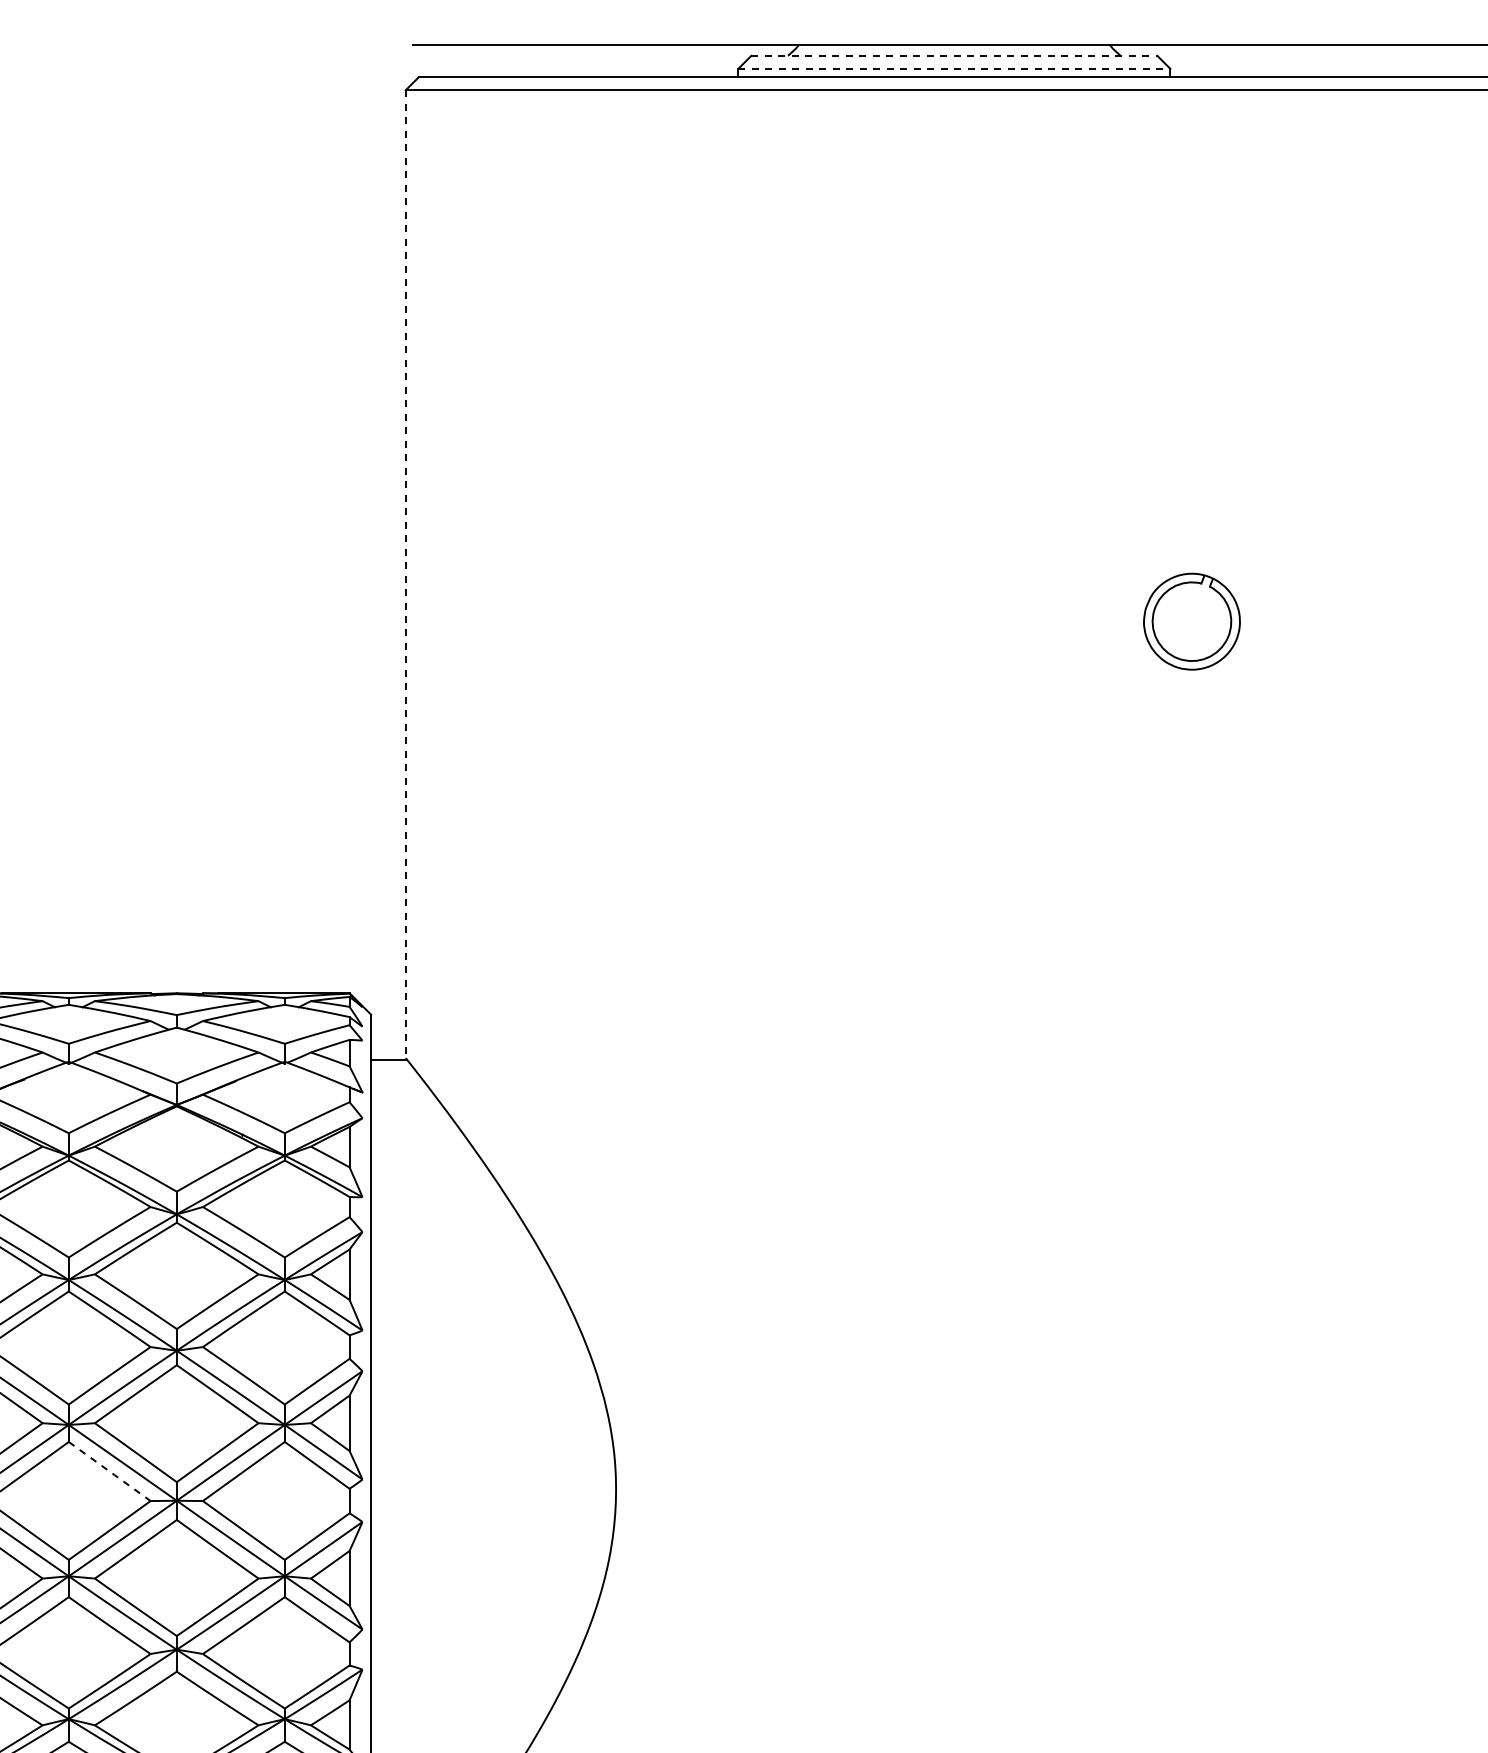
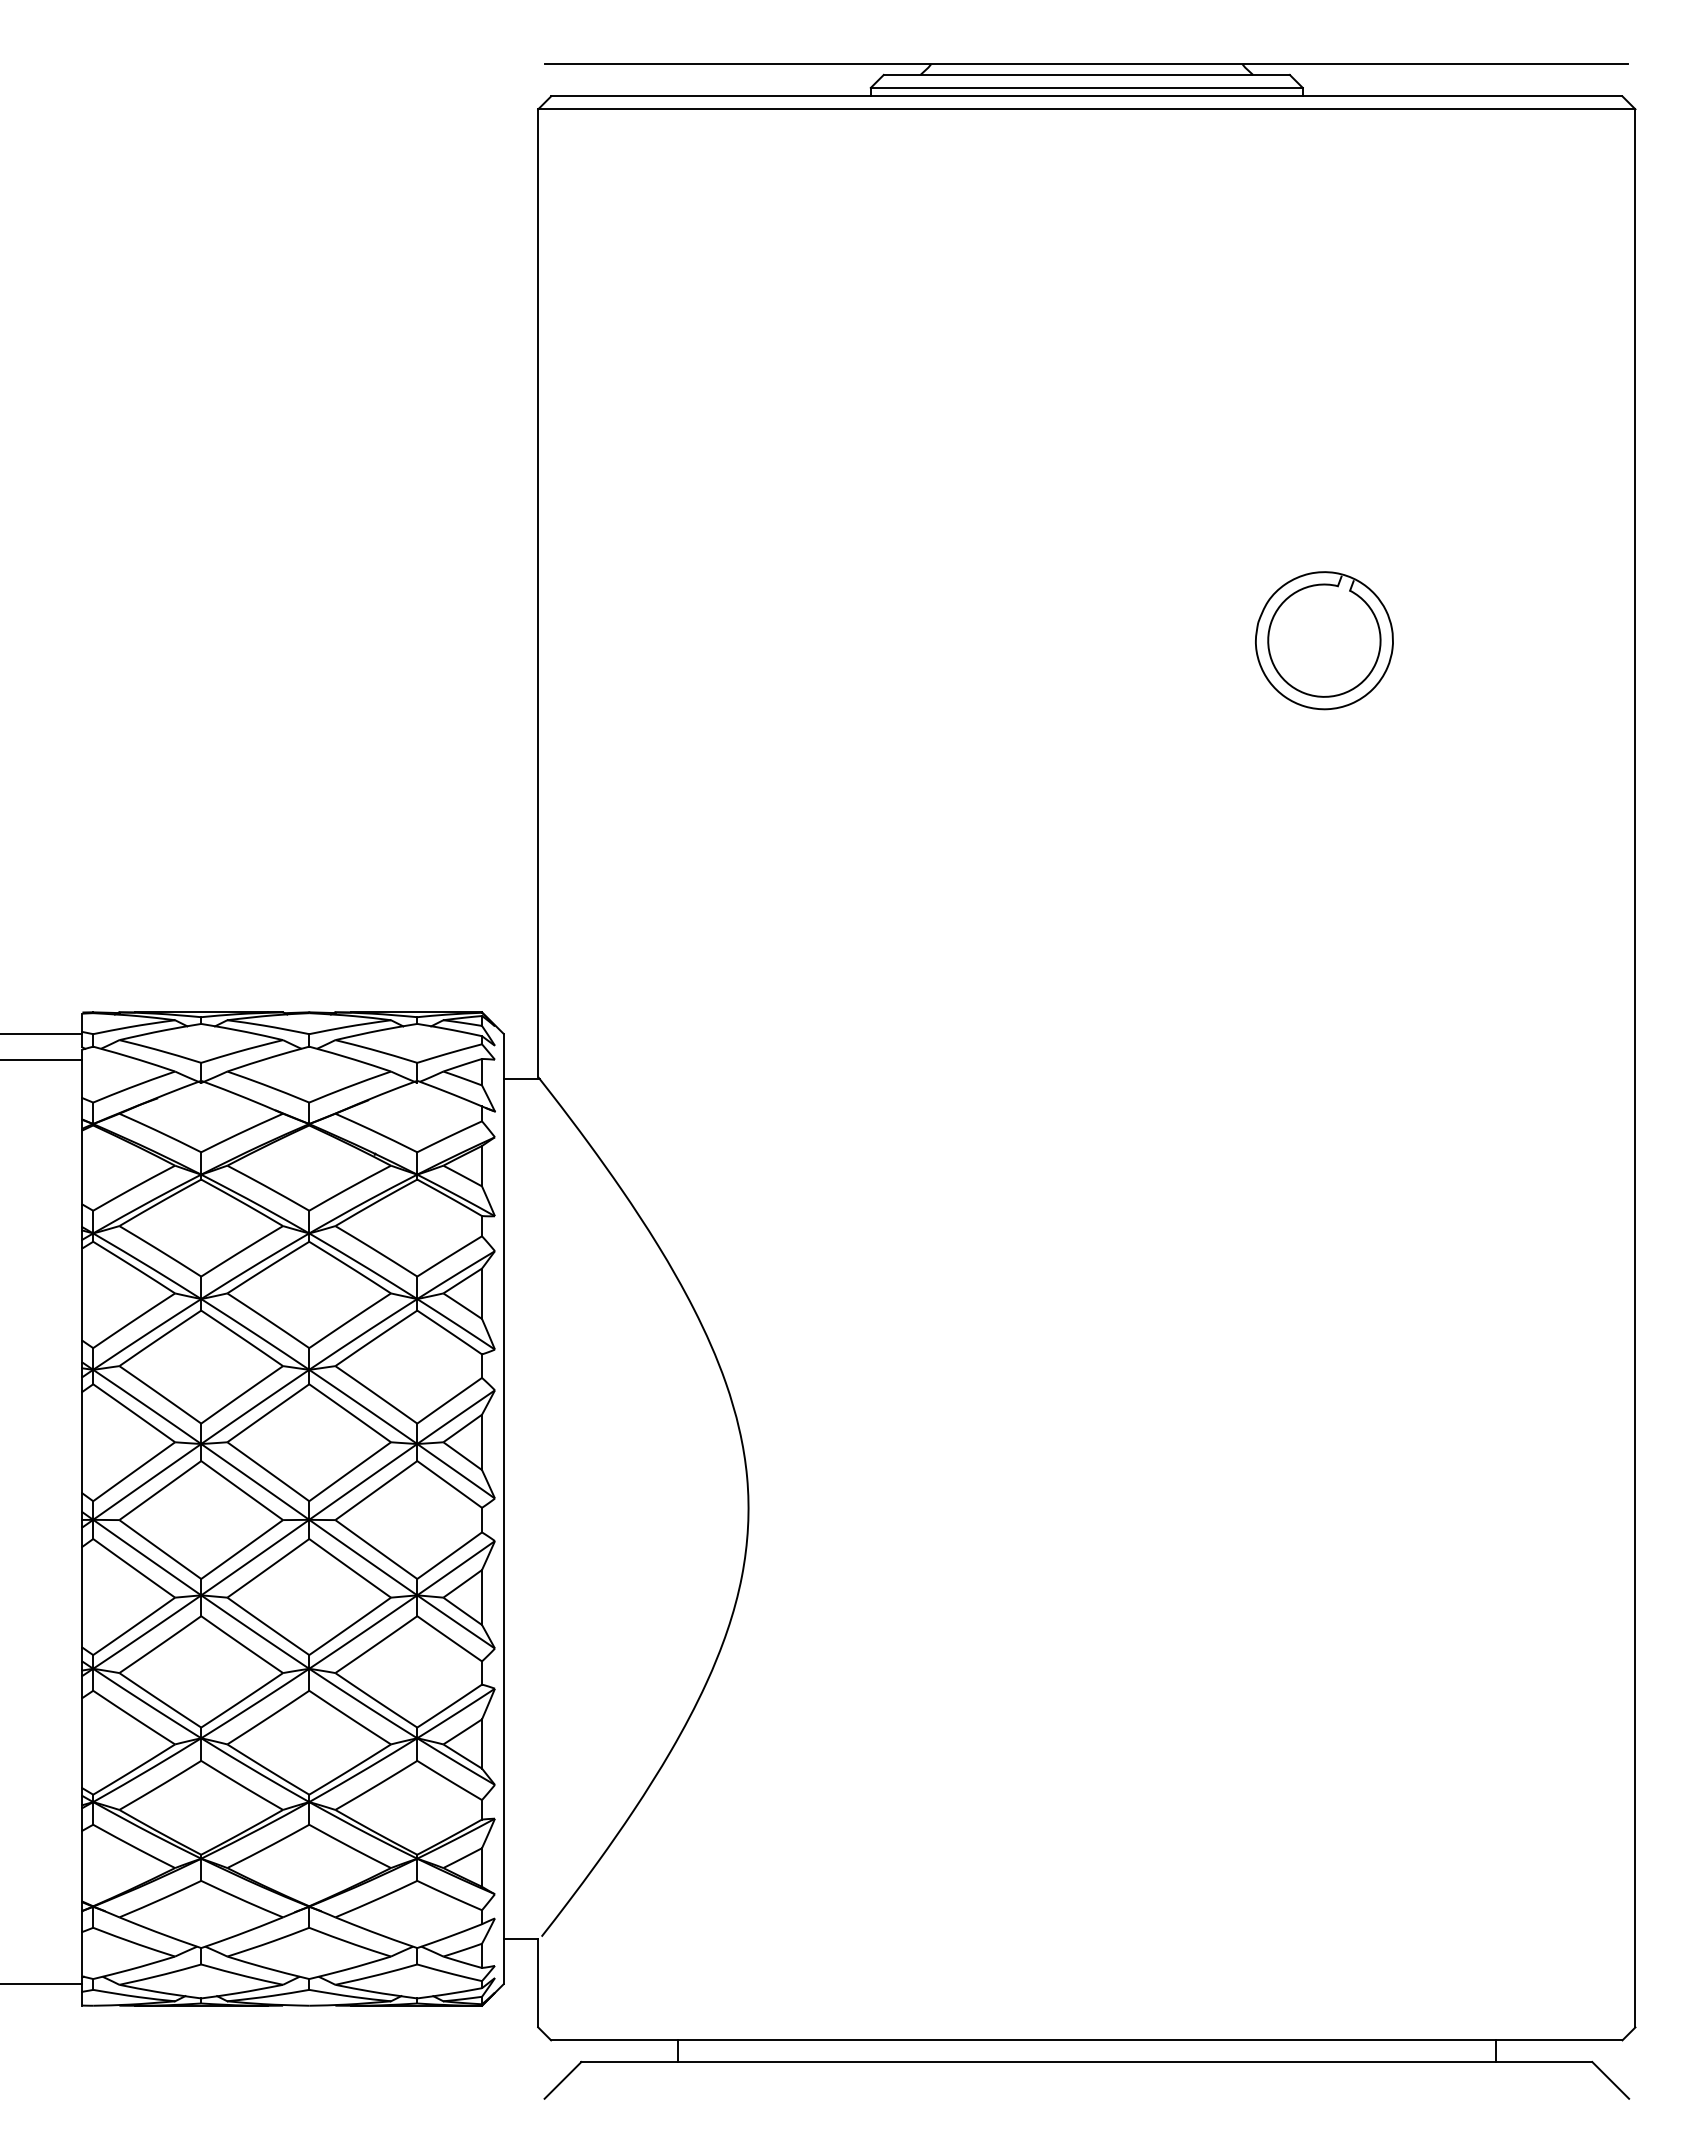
line: (955, 55) -> (1087, 74), dashed -> solid
line: (955, 68) -> (1087, 87), dashed -> solid
line: (406, 574) -> (538, 593), dashed -> solid
part: (1192, 621) -> (1324, 640), size x1.43
line: (110, 1472) -> (242, 1491), dashed -> solid

